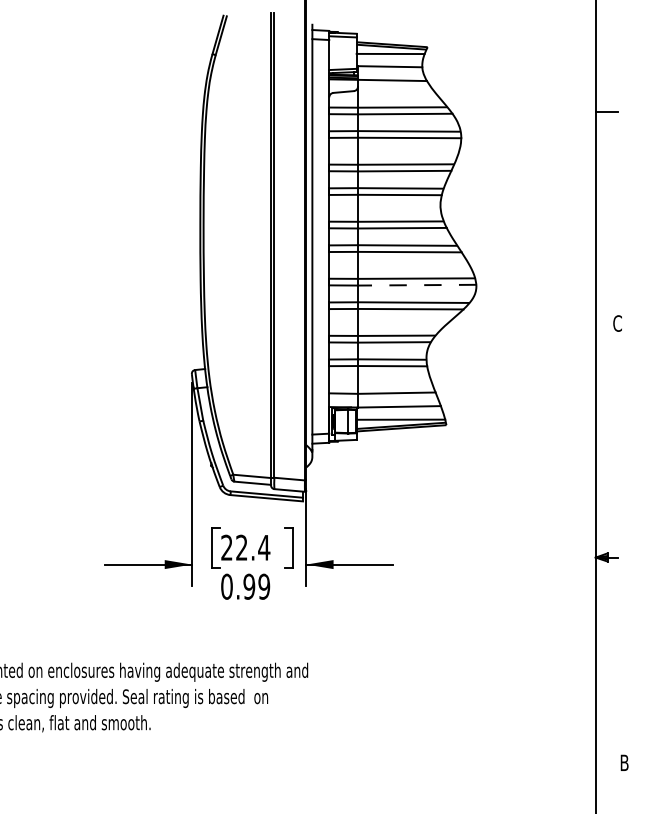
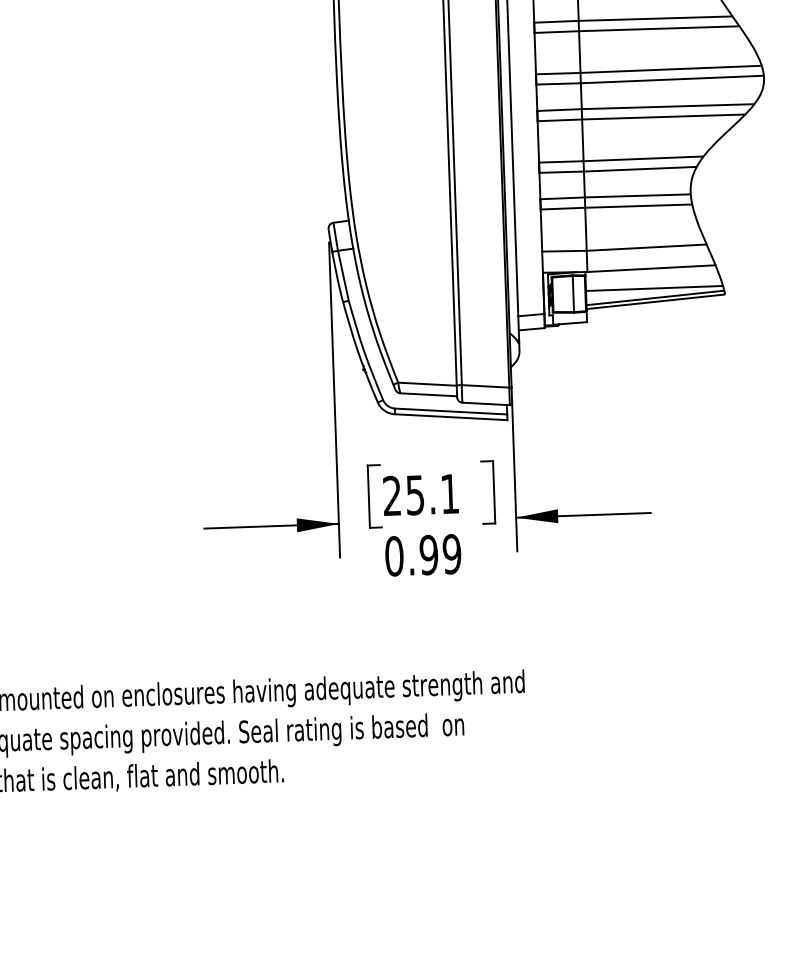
line: (416, 285) -> (671, 80), dashed -> solid
text: (253, 547) -> (433, 494), 22.4 -> 25.1

